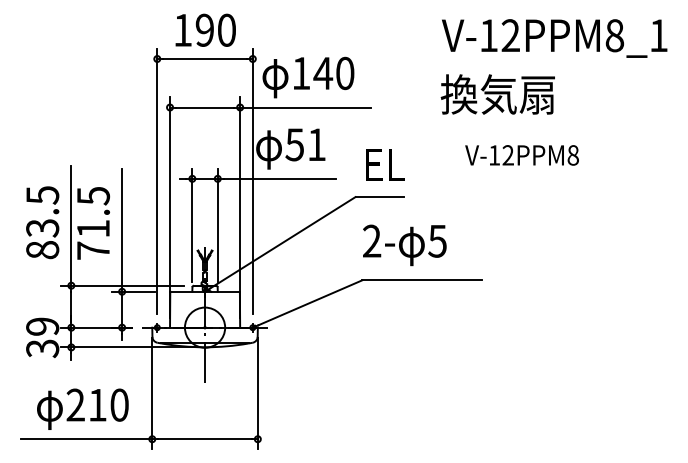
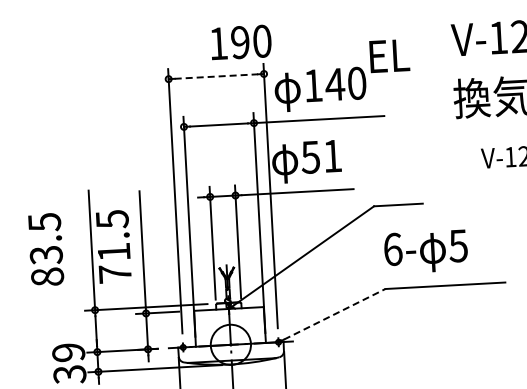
text: (205, 29) -> (240, 41), moved
line: (205, 59) -> (216, 77), solid -> dashed
text: (385, 164) -> (389, 55), moved
text: (42, 222) -> (45, 249), moved
text: (372, 240) -> (393, 248), 2- -> 6-
line: (310, 302) -> (334, 313), solid -> dashed

